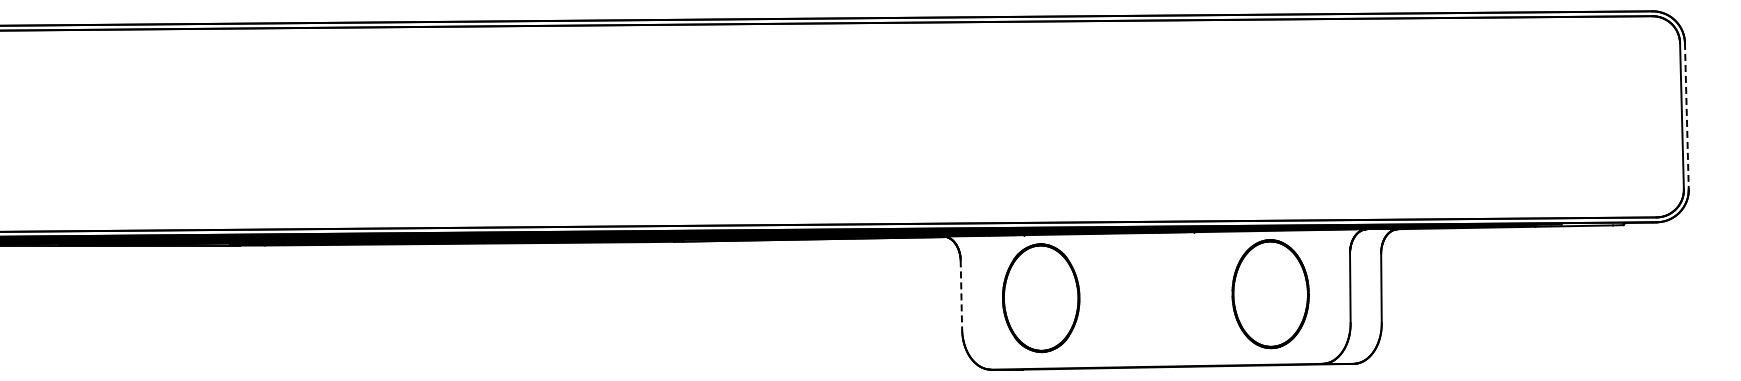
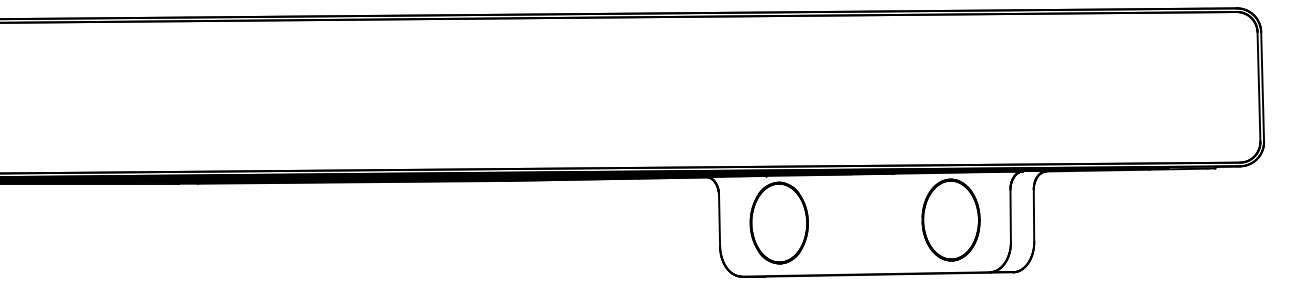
line: (1686, 116) -> (1262, 87), dashed -> solid
line: (961, 295) -> (719, 221), dashed -> solid

